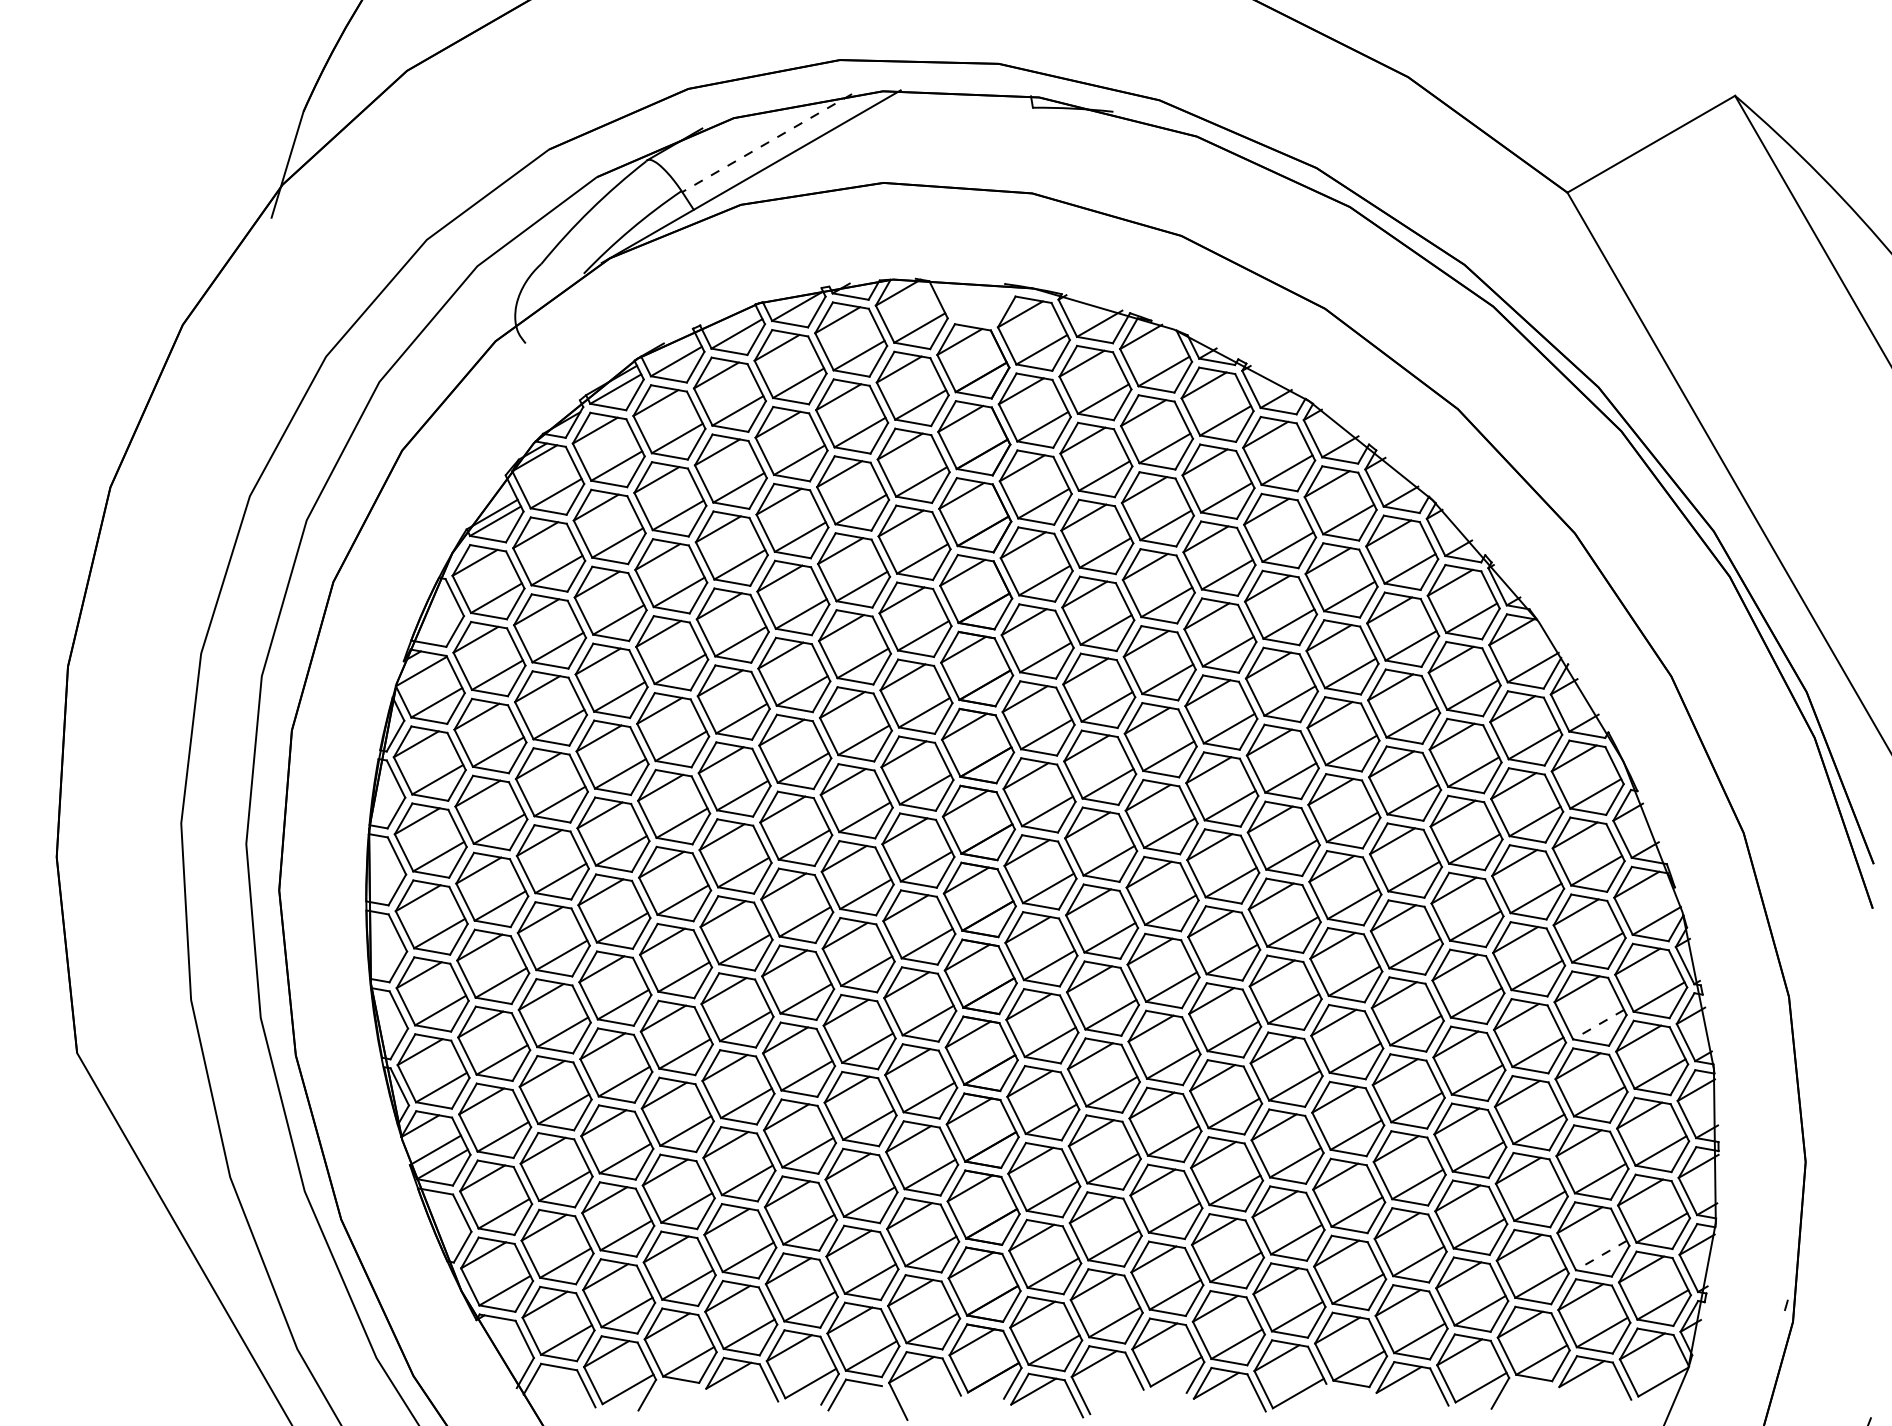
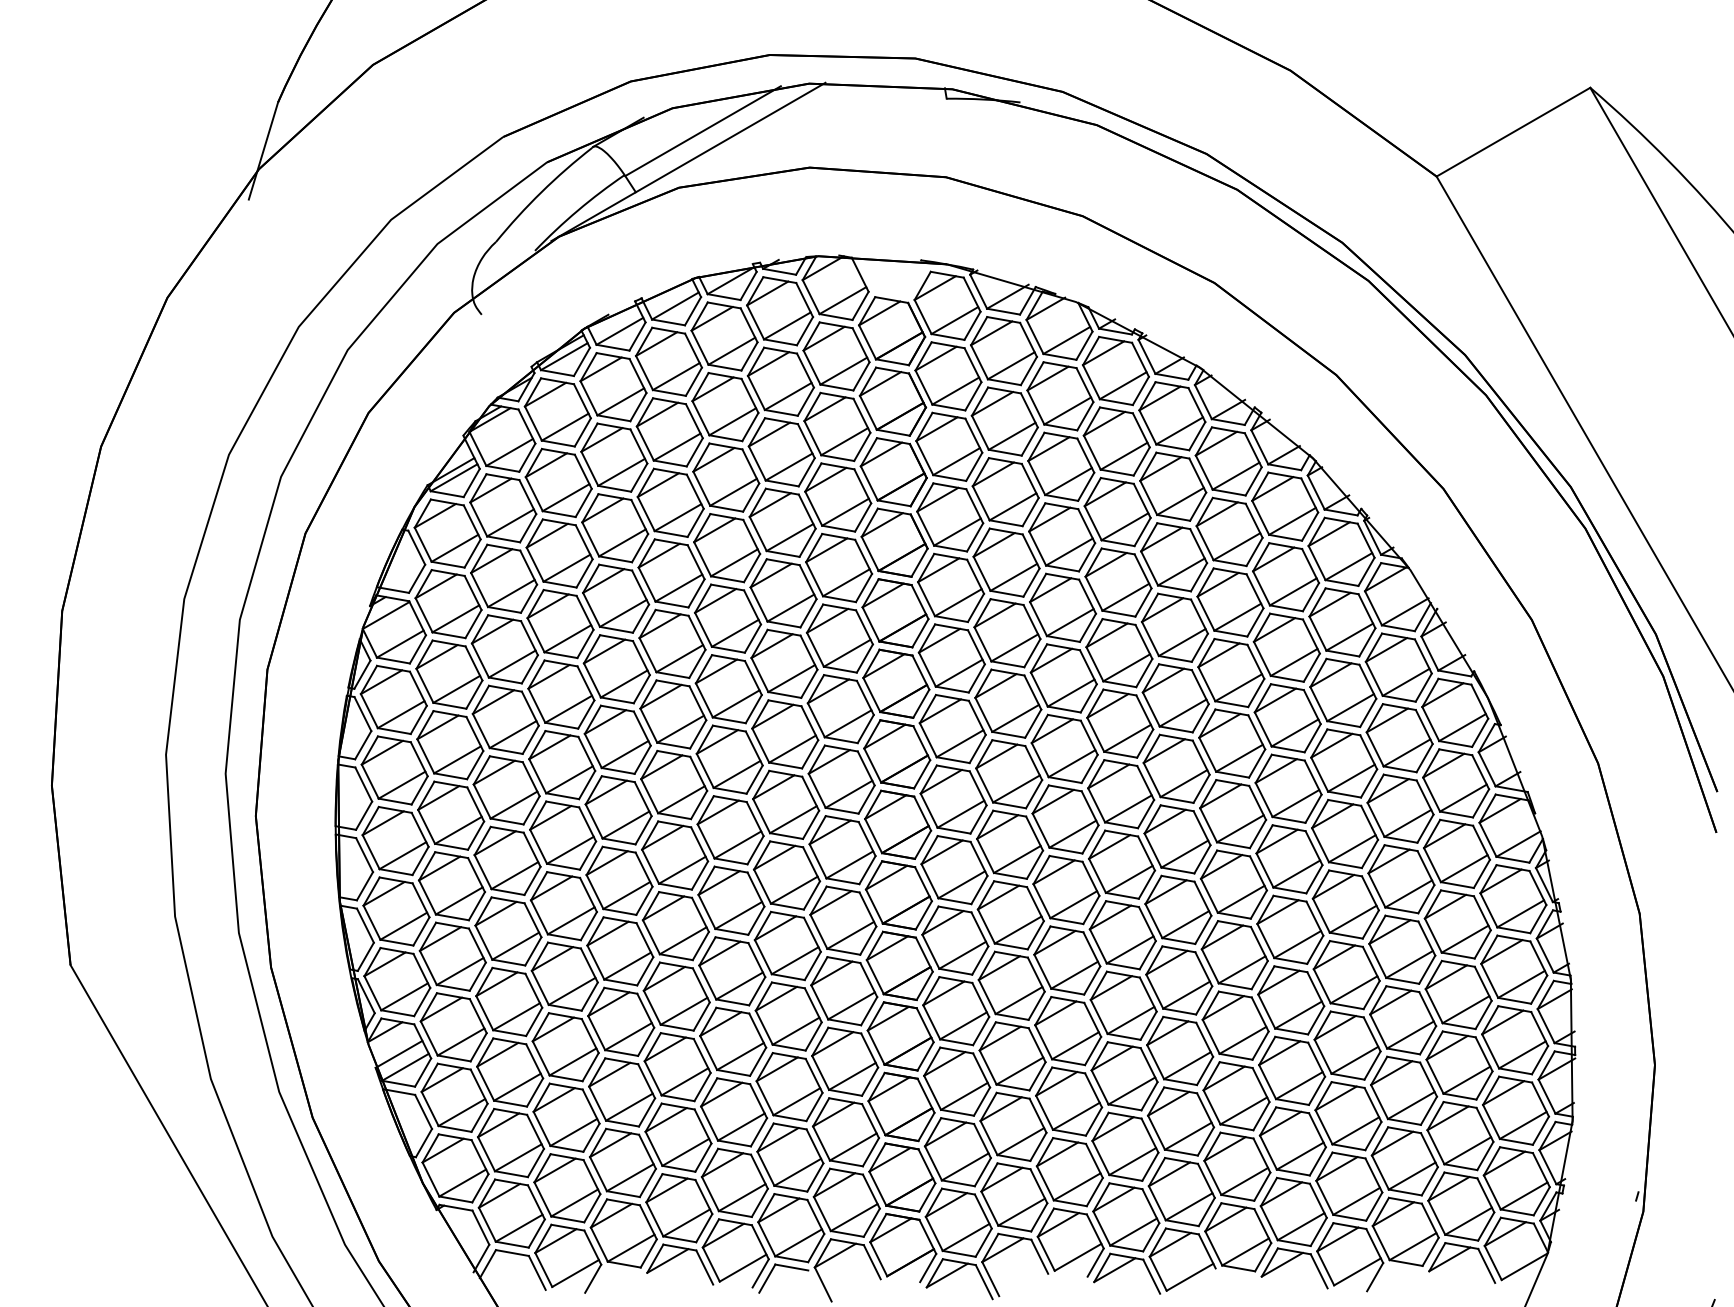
line: (766, 143) -> (702, 131), dashed -> solid
line: (1598, 1024) -> (1465, 939), dashed -> solid
line: (1600, 1255) -> (1466, 1150), dashed -> solid

